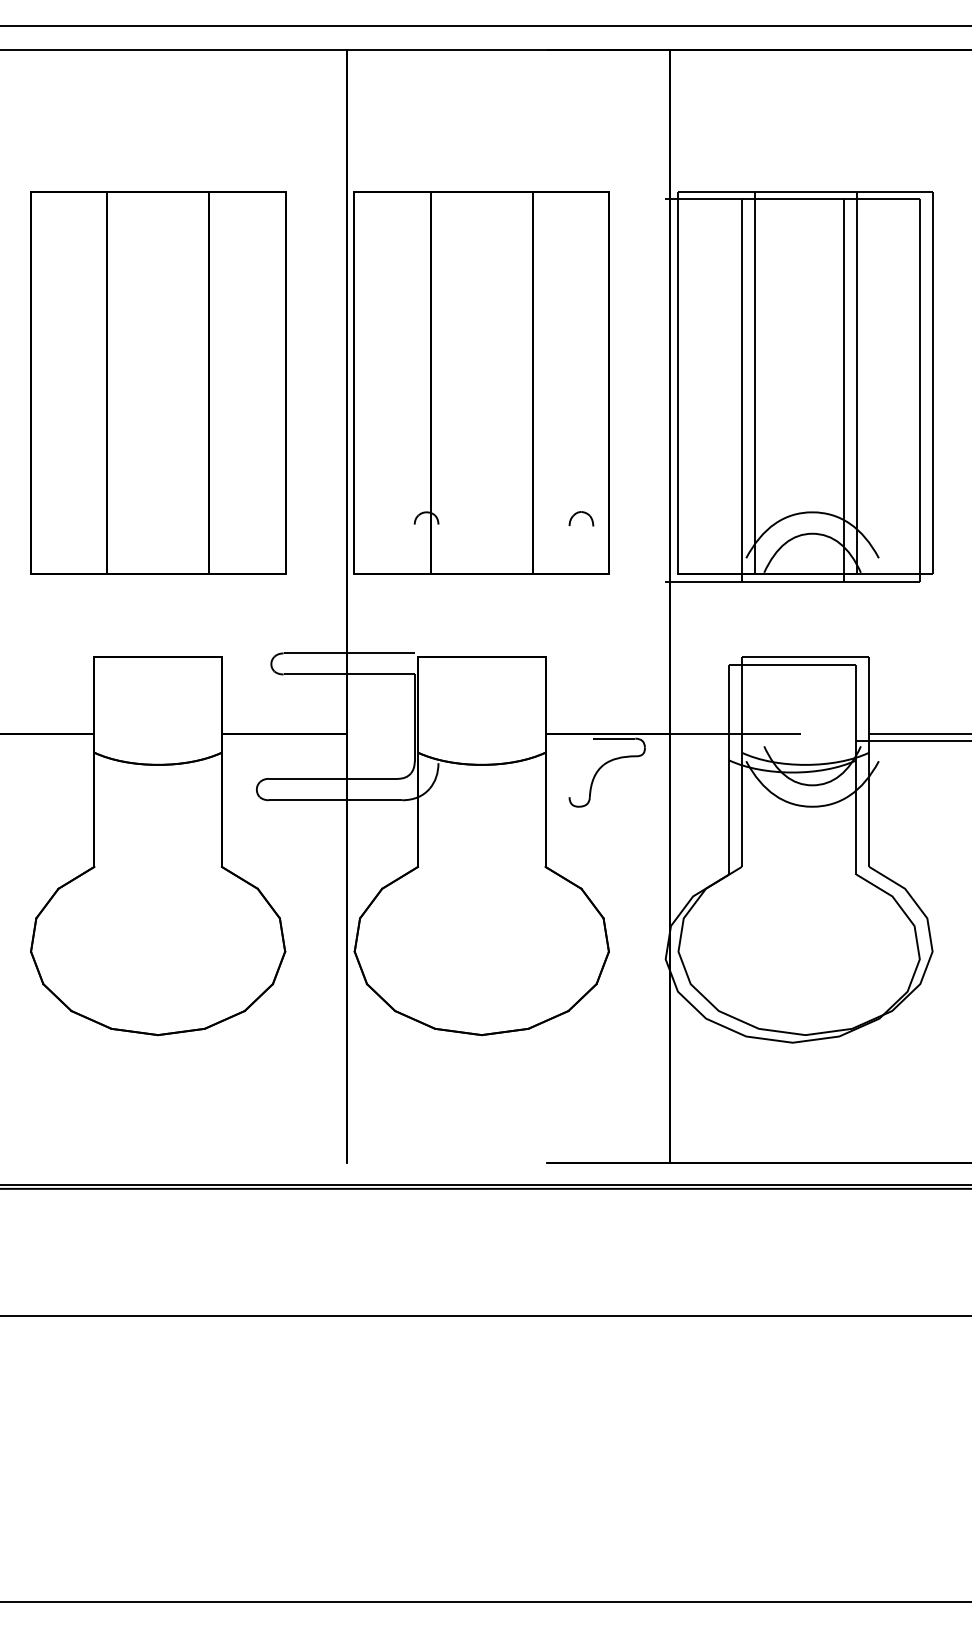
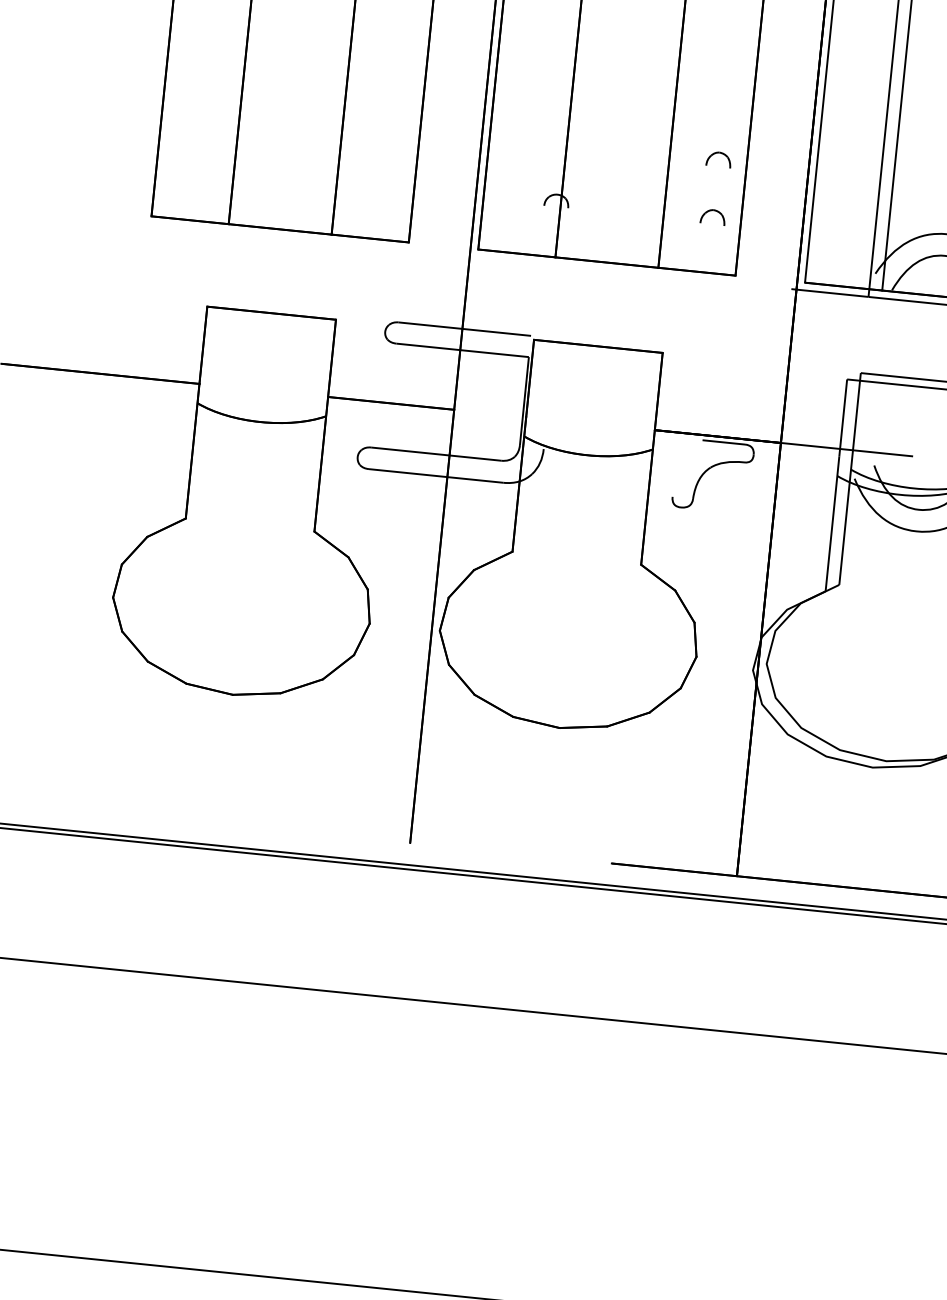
part: (581, 461) -> (719, 159), added

